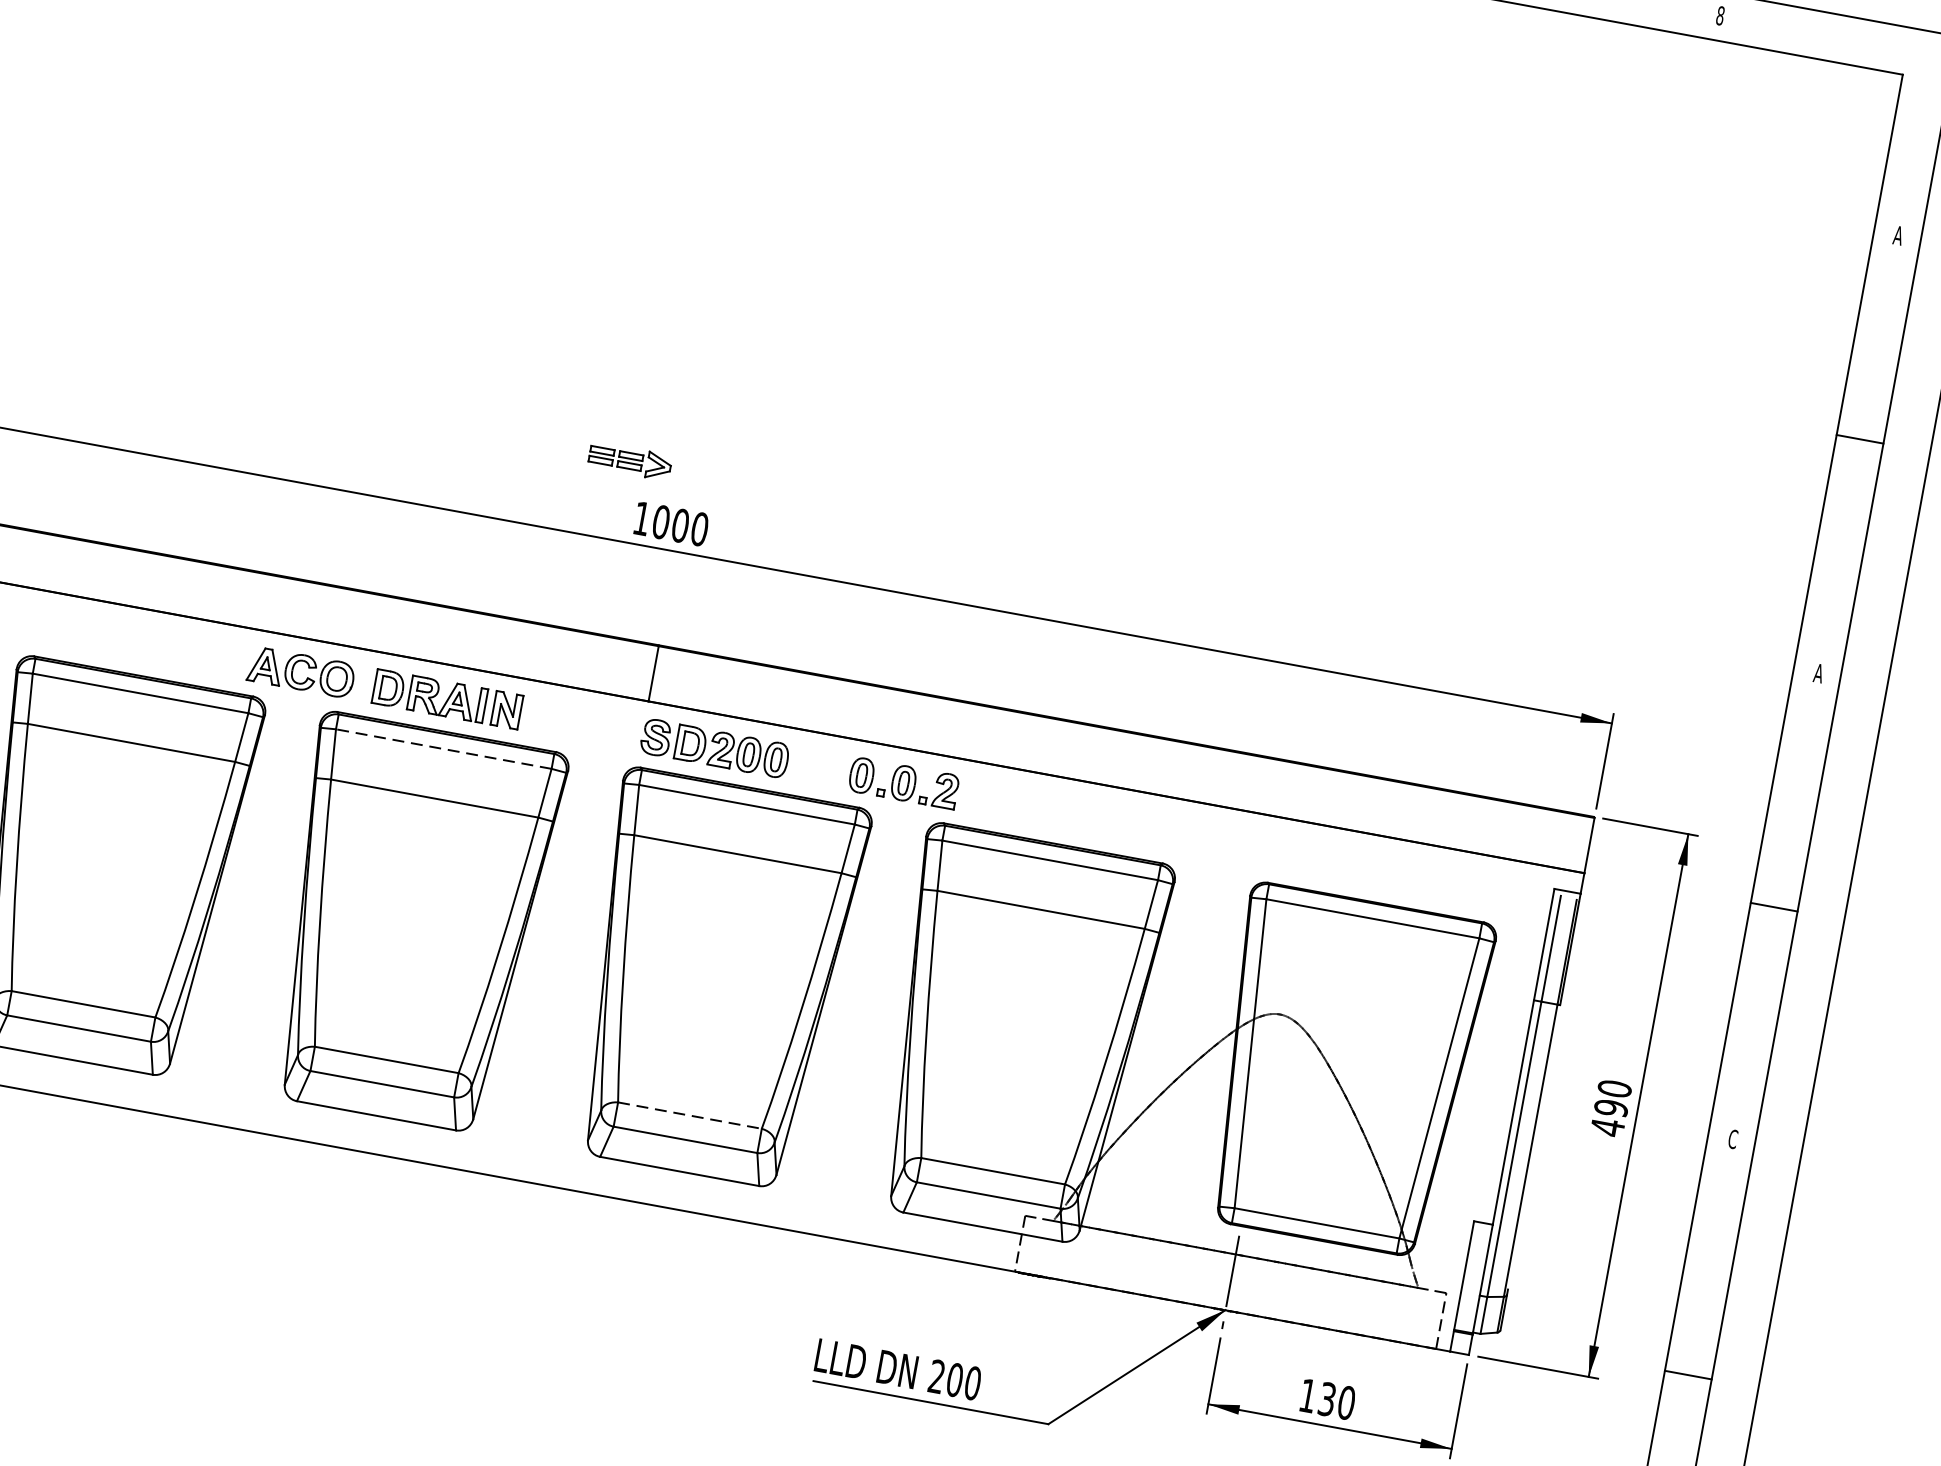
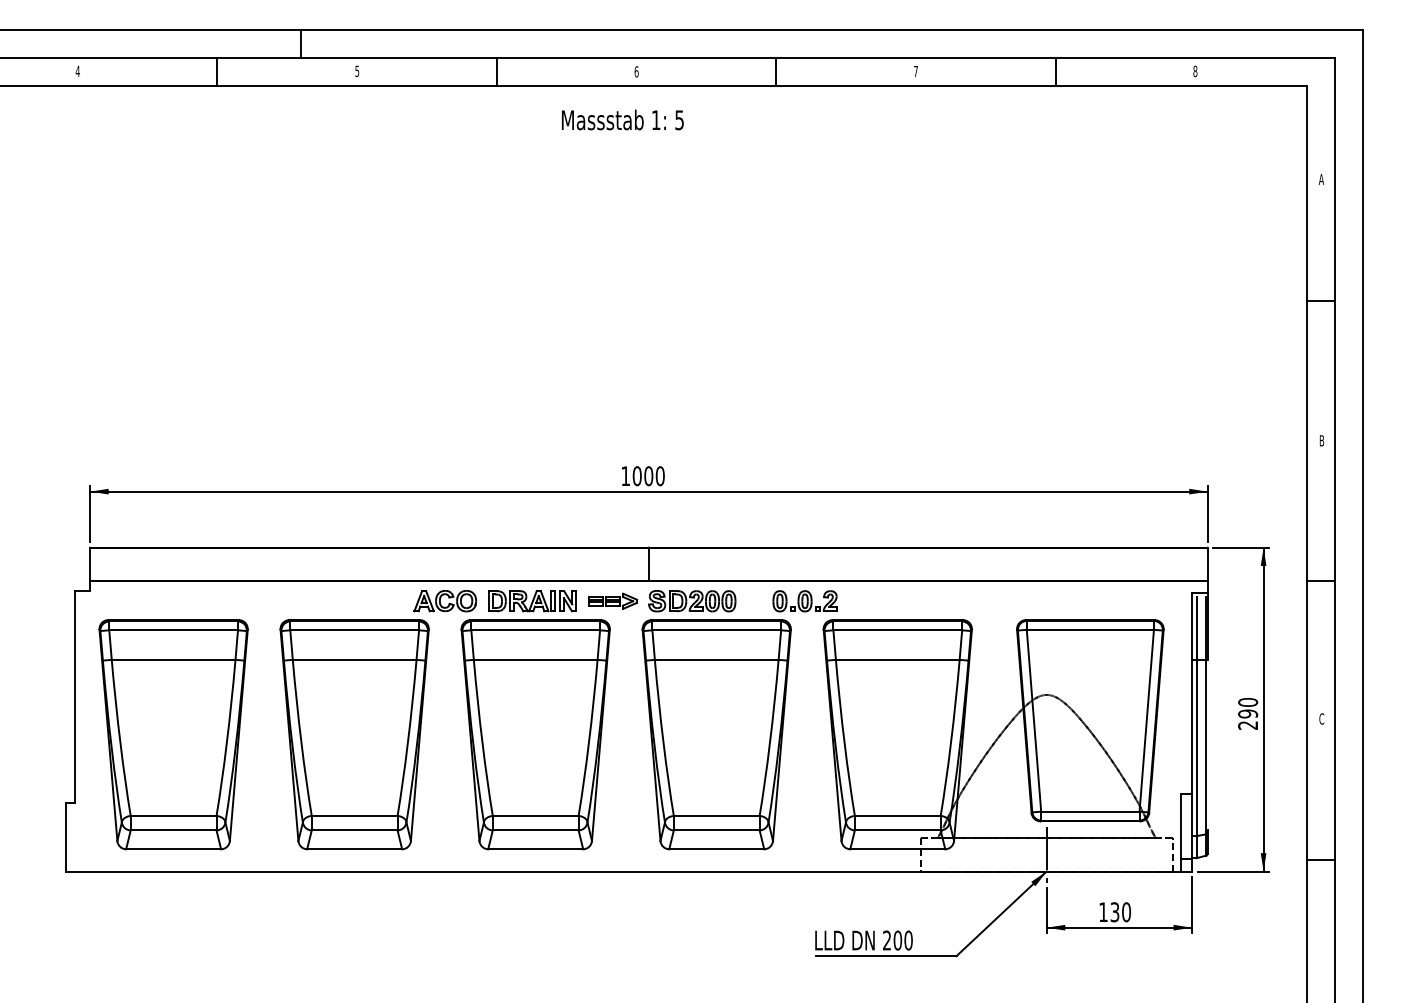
part: (629, 459) -> (612, 600), moved
text: (1818, 672) -> (1321, 440), A -> B
line: (443, 749) -> (535, 630), dashed -> solid
line: (689, 1114) -> (716, 815), dashed -> solid
text: (1606, 1127) -> (1247, 725), 490 -> 290

